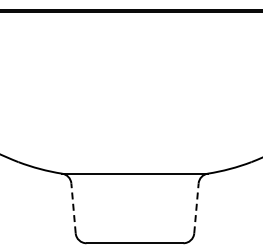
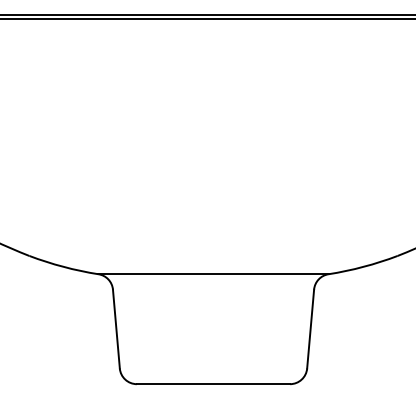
line: (73, 207) -> (116, 327), dashed -> solid
line: (196, 207) -> (310, 327), dashed -> solid

